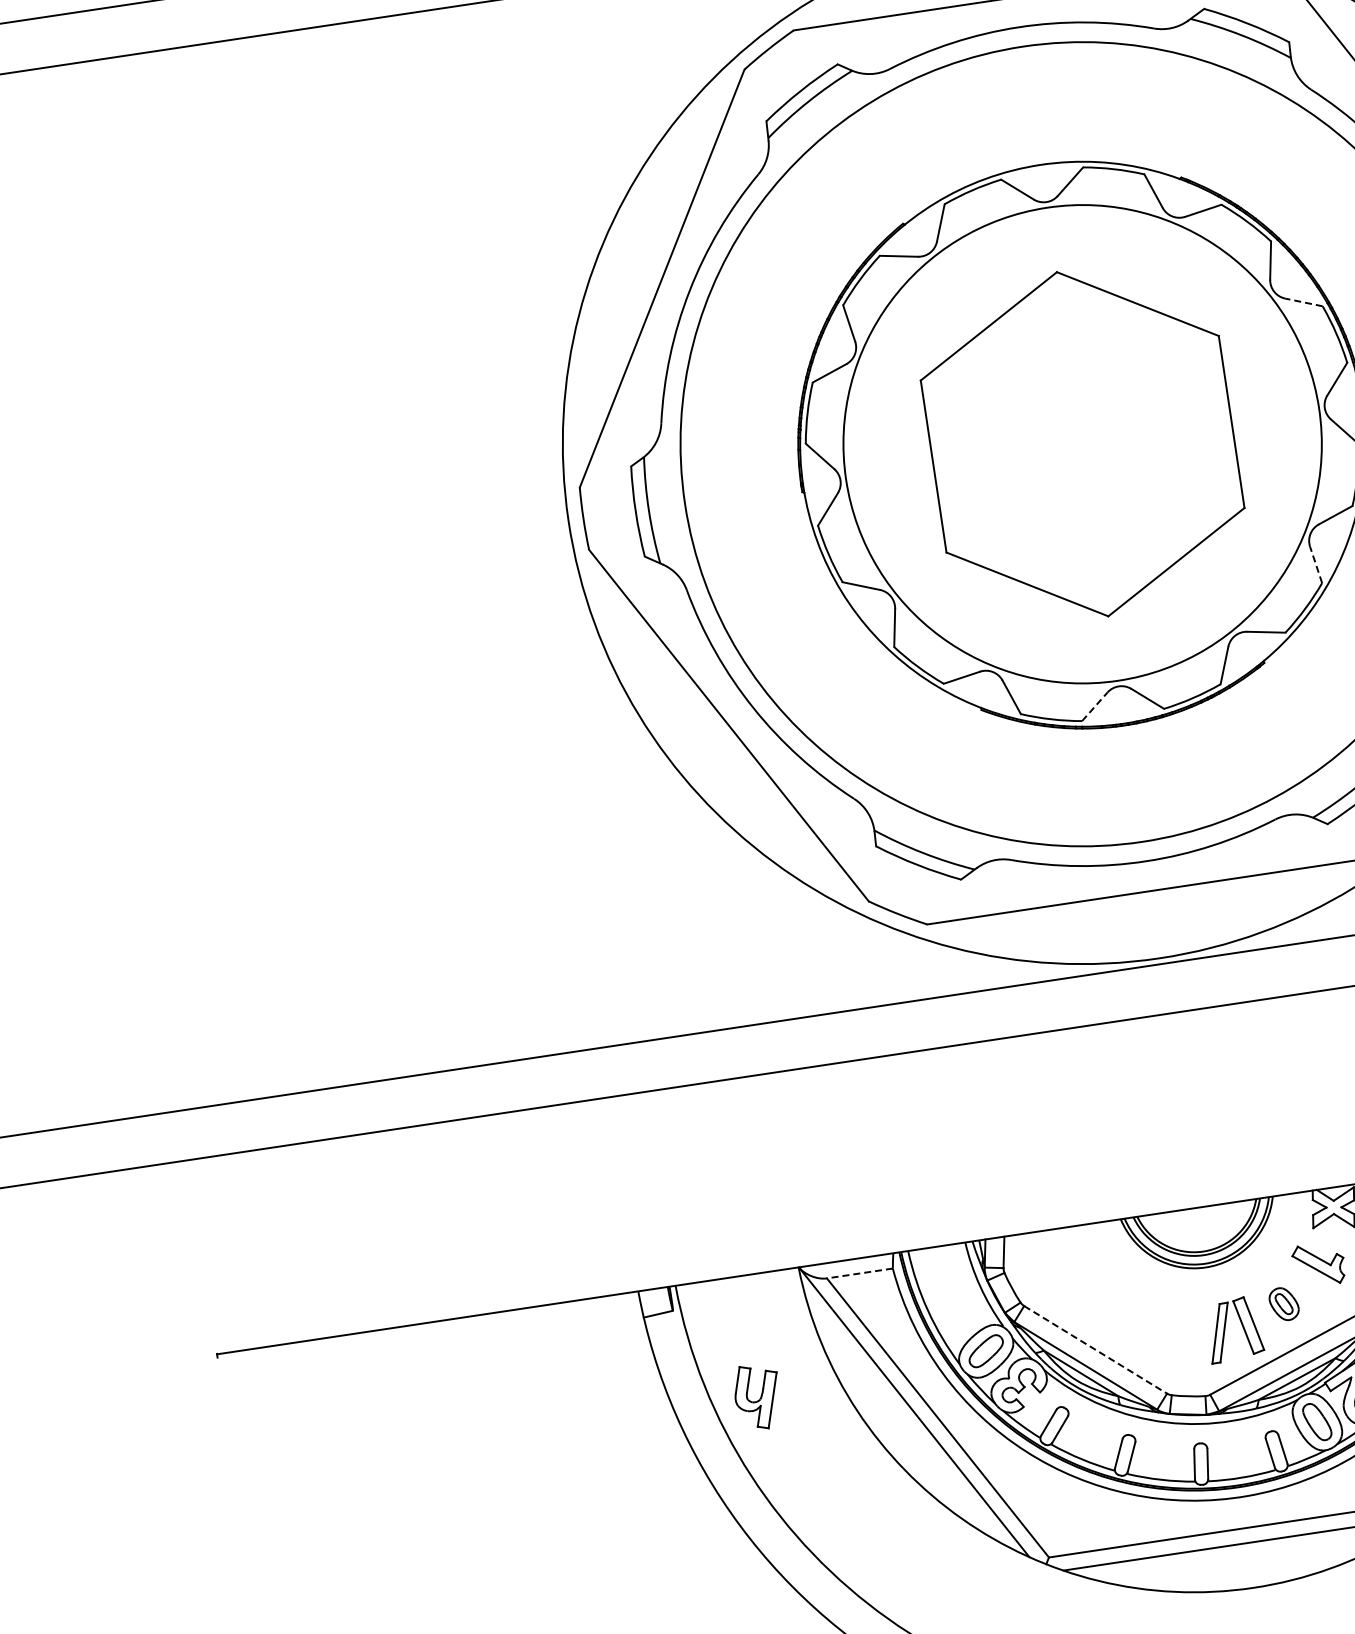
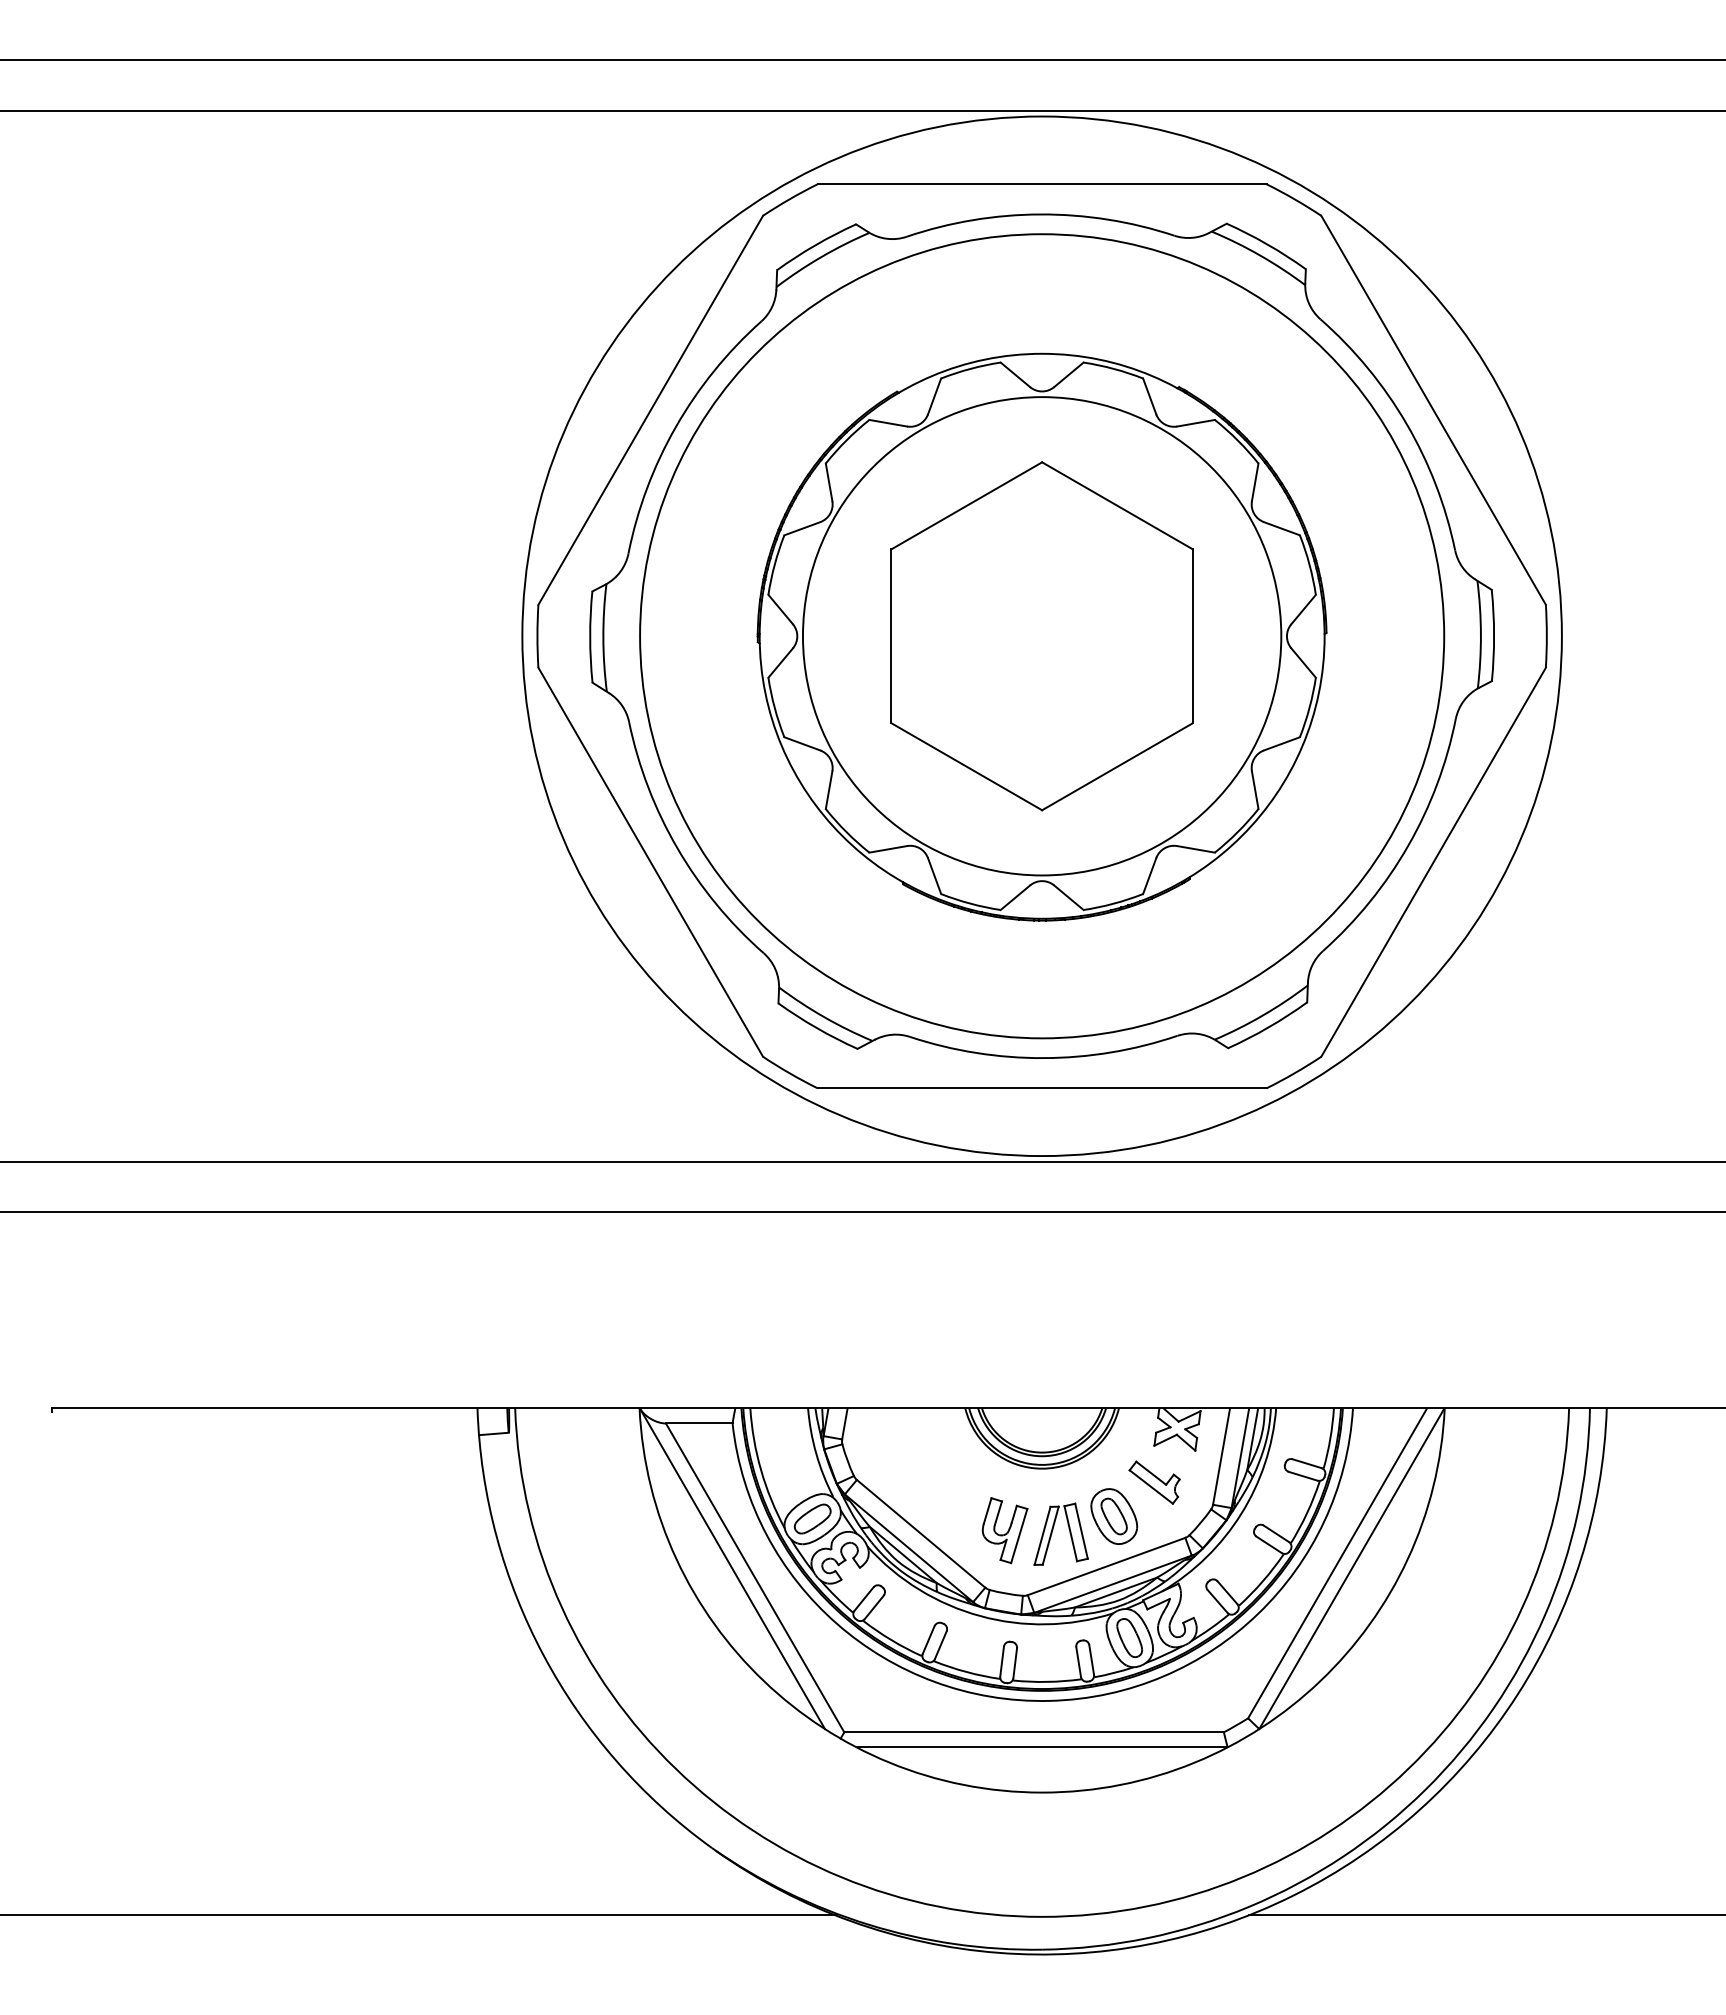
line: (1303, 302) -> (1281, 528), dashed -> solid
line: (1316, 564) -> (1255, 789), dashed -> solid
line: (1094, 706) -> (1015, 897), dashed -> solid
line: (859, 1273) -> (698, 1423), dashed -> solid
part: (1284, 1304) -> (1114, 1516), size x1.67
line: (1095, 1349) -> (921, 1533), dashed -> solid
part: (757, 1397) -> (1004, 1530), moved

